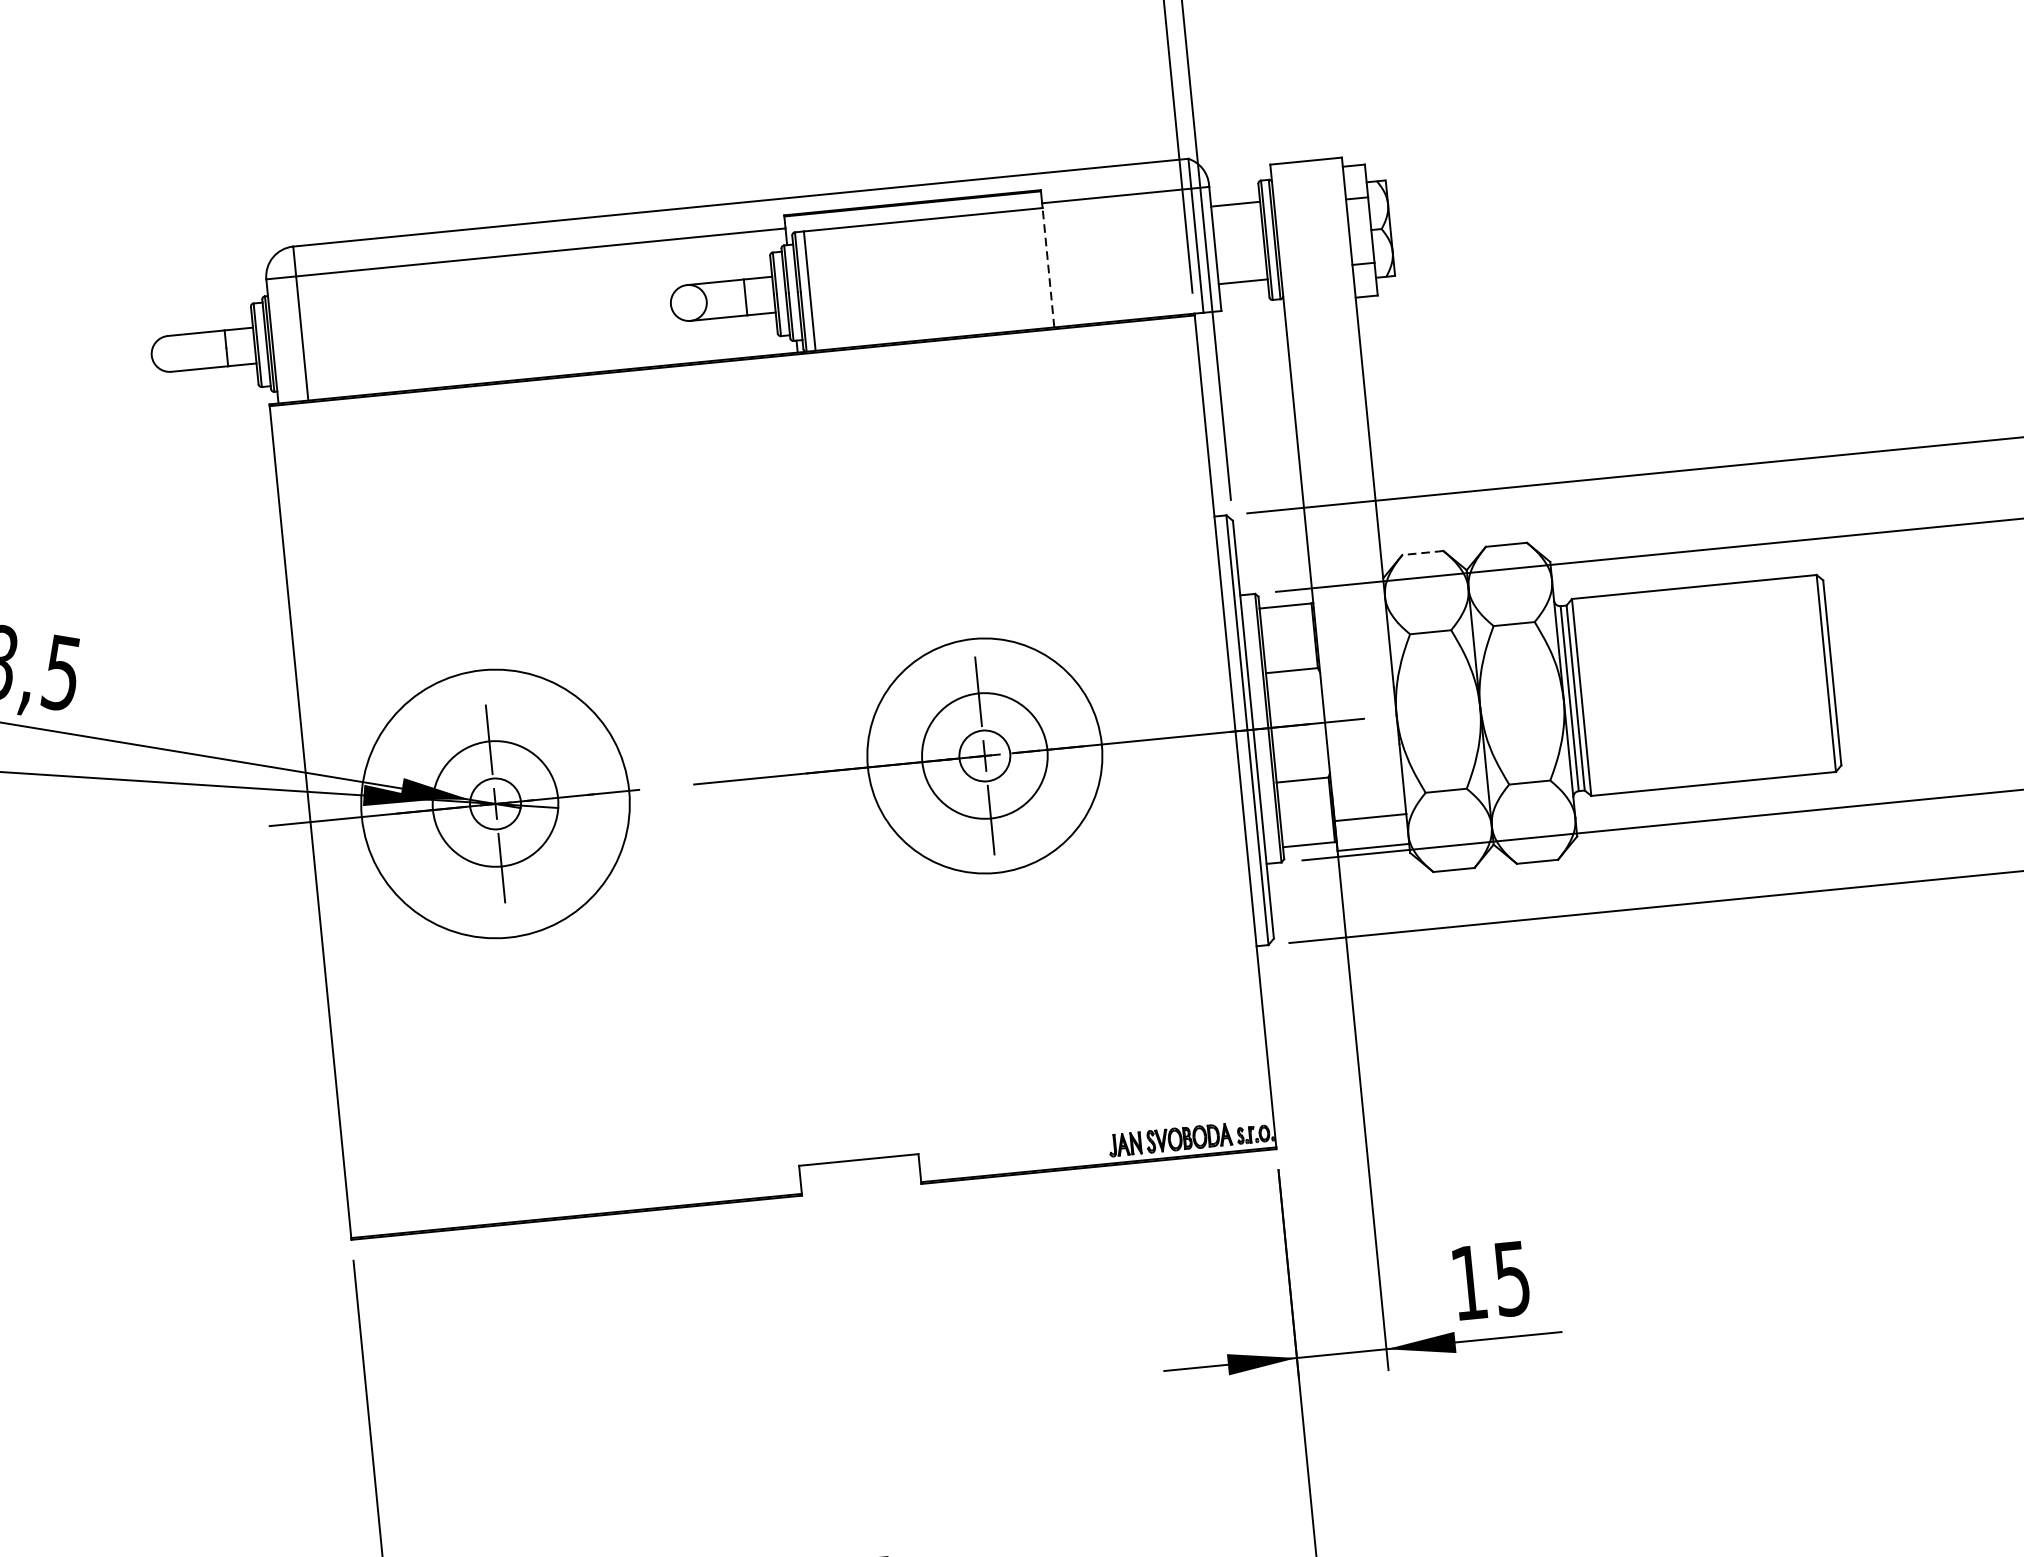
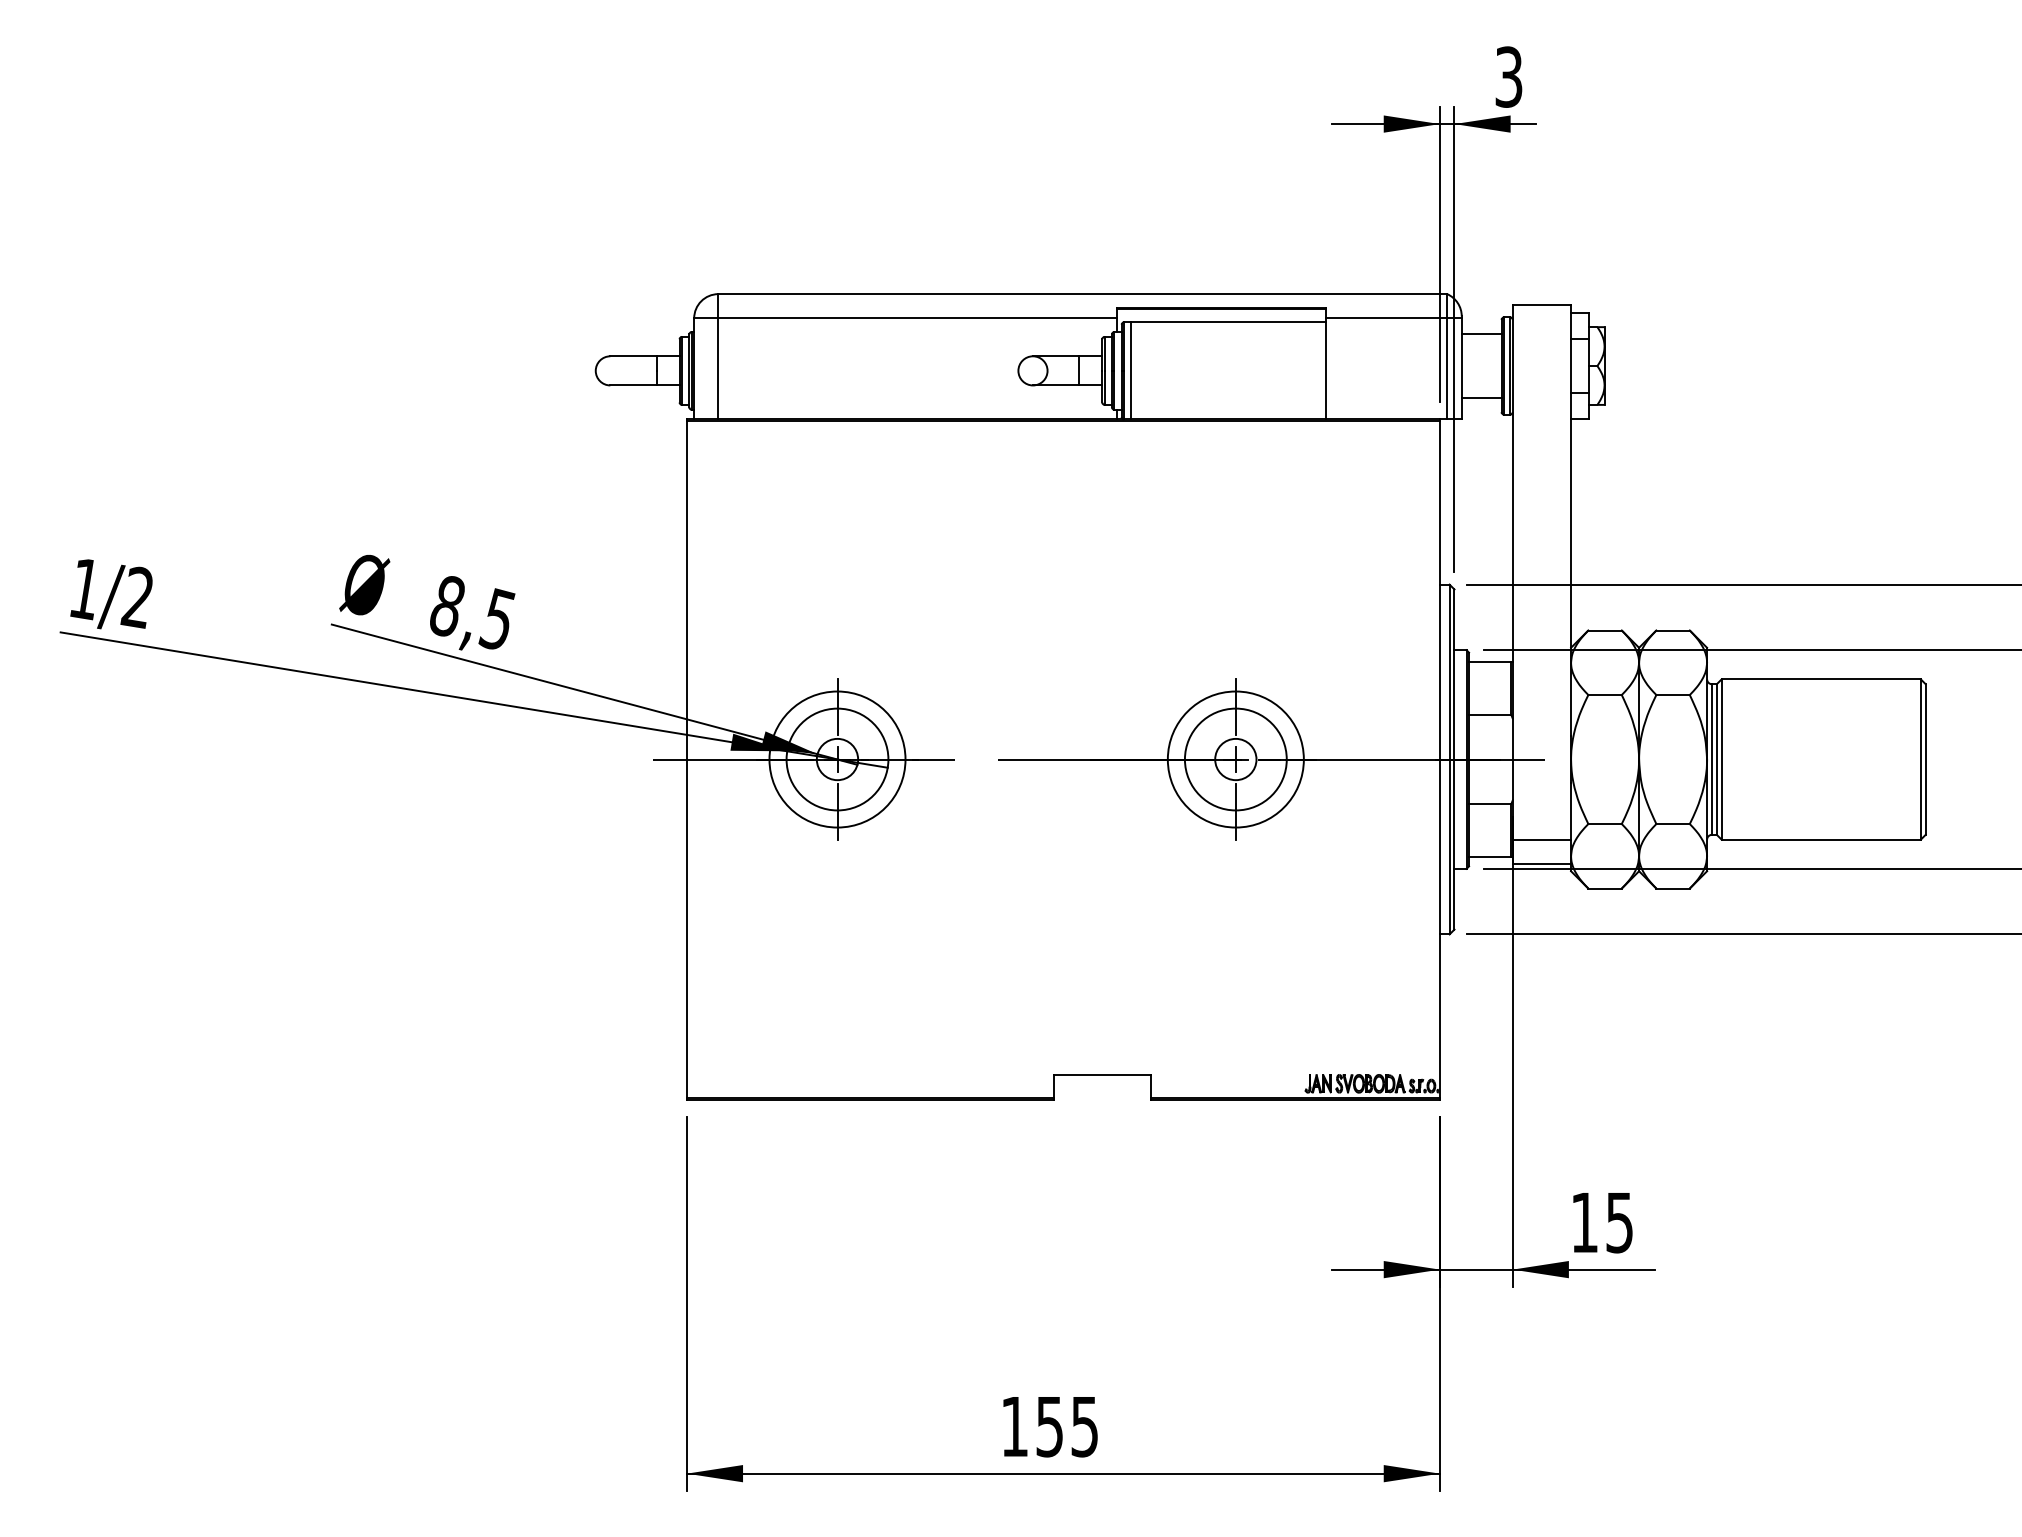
line: (1048, 267) -> (1325, 370), dashed -> solid
line: (1423, 552) -> (1605, 630), dashed -> solid
circle: (984, 755) -> (1235, 759), size x0.71
circle: (495, 803) -> (837, 759), size x0.62

